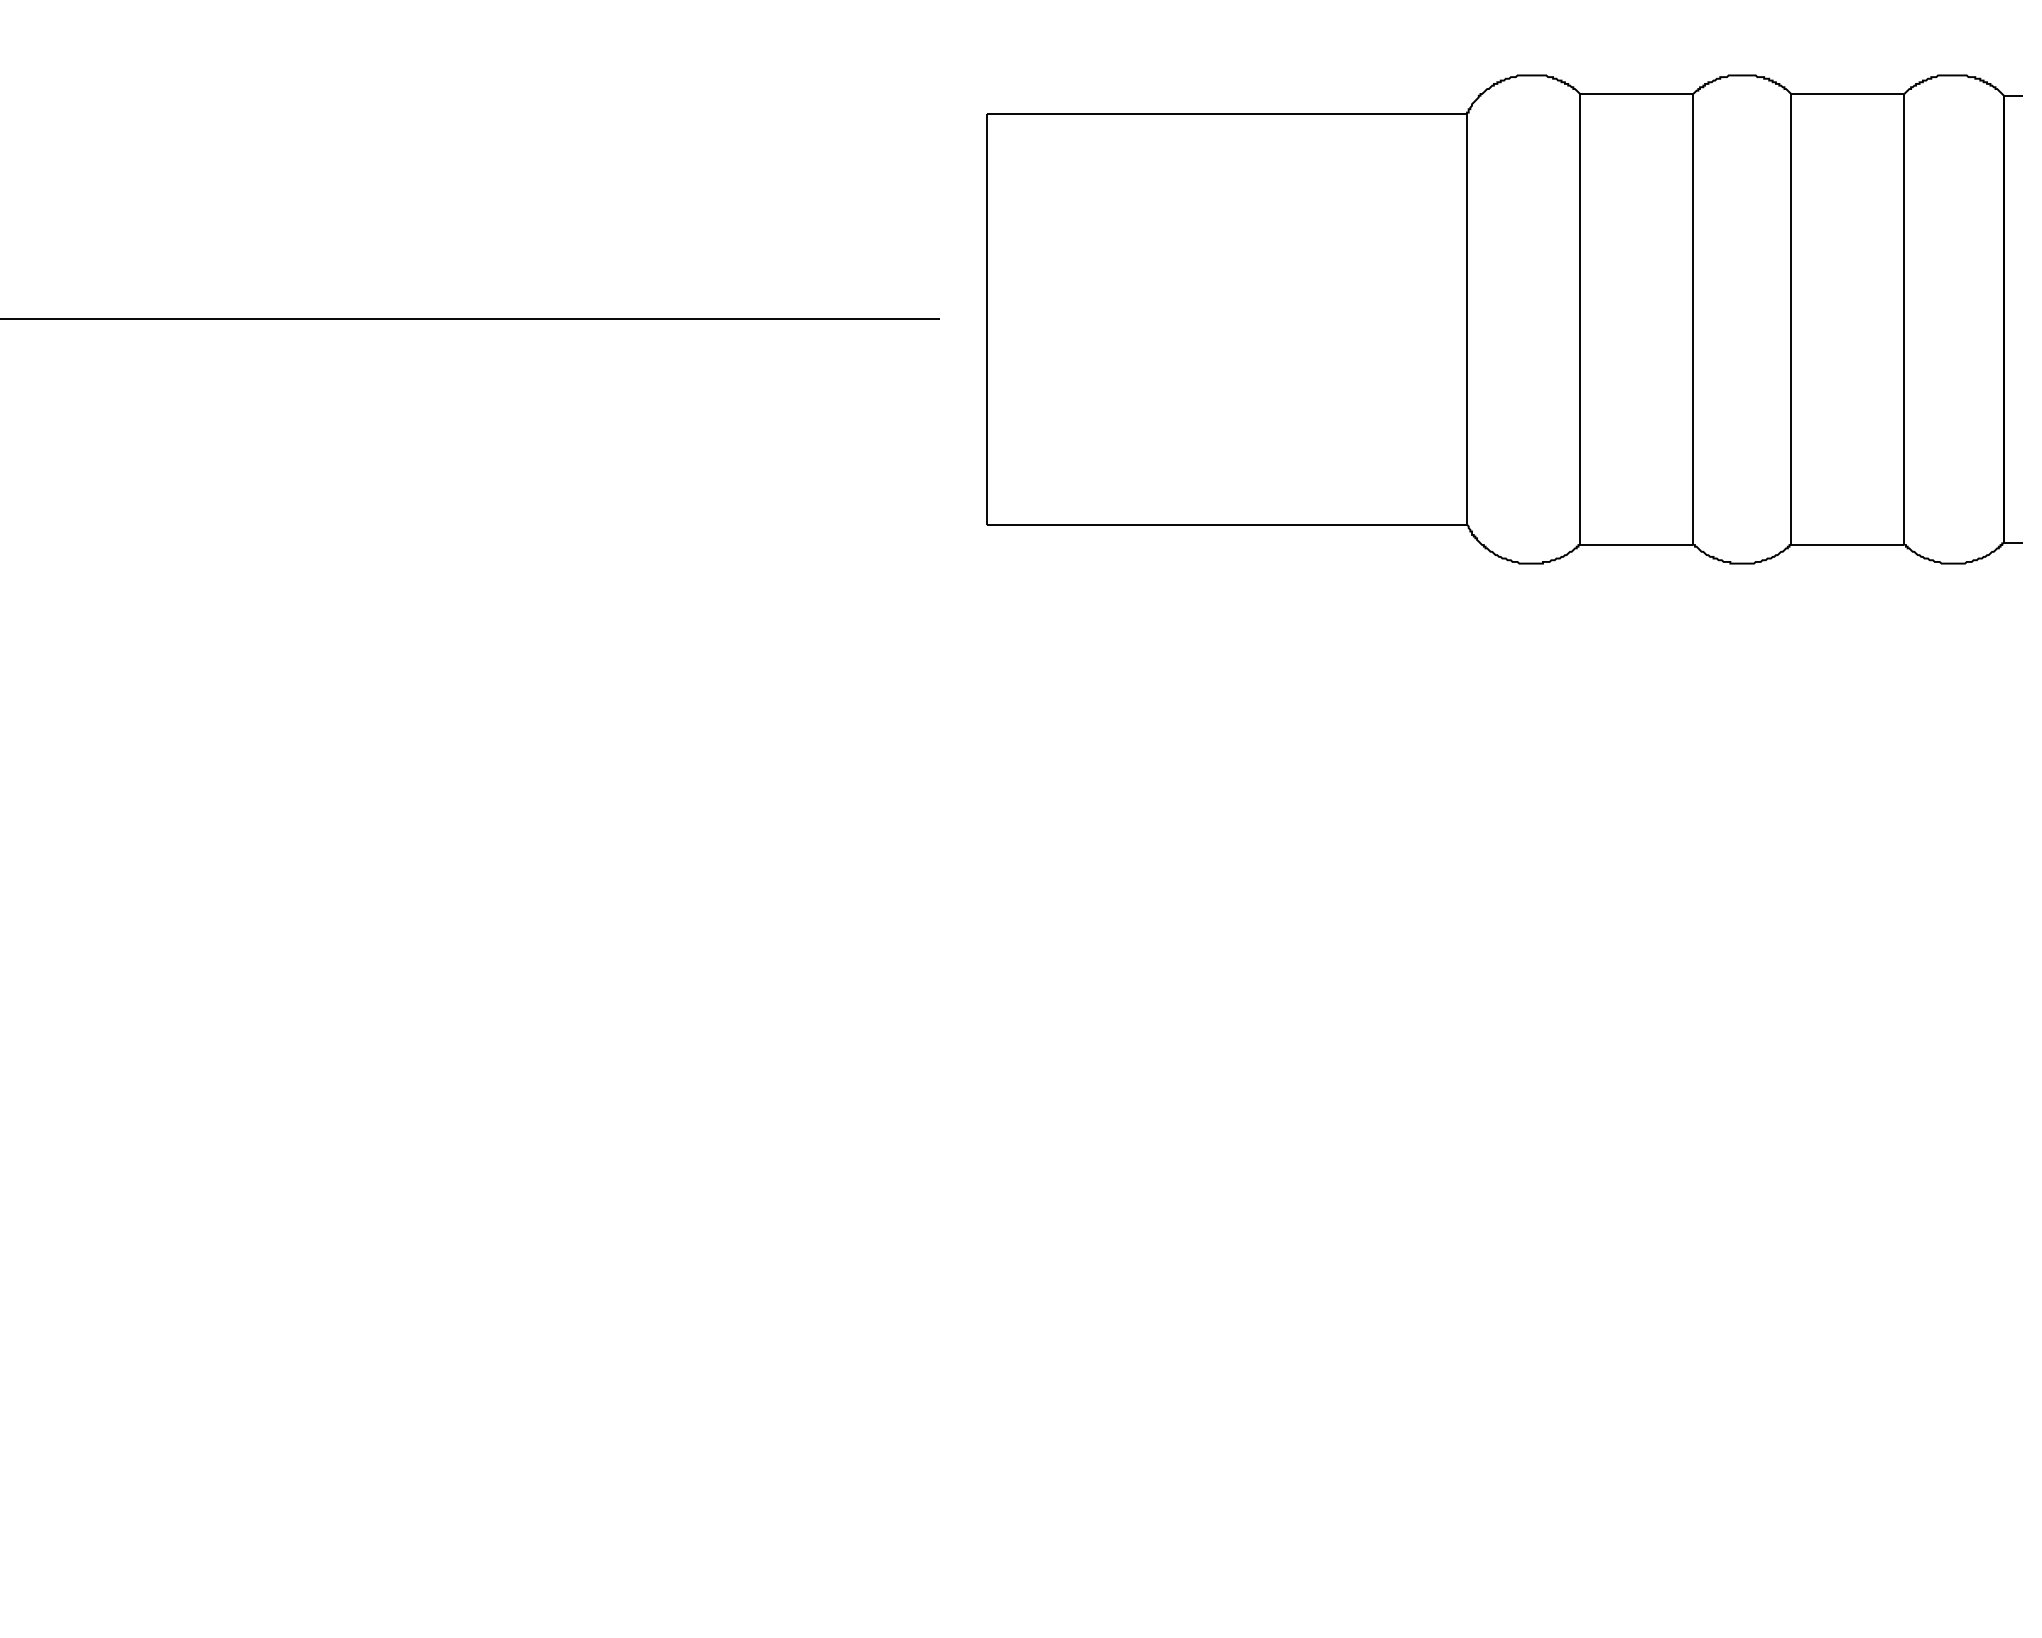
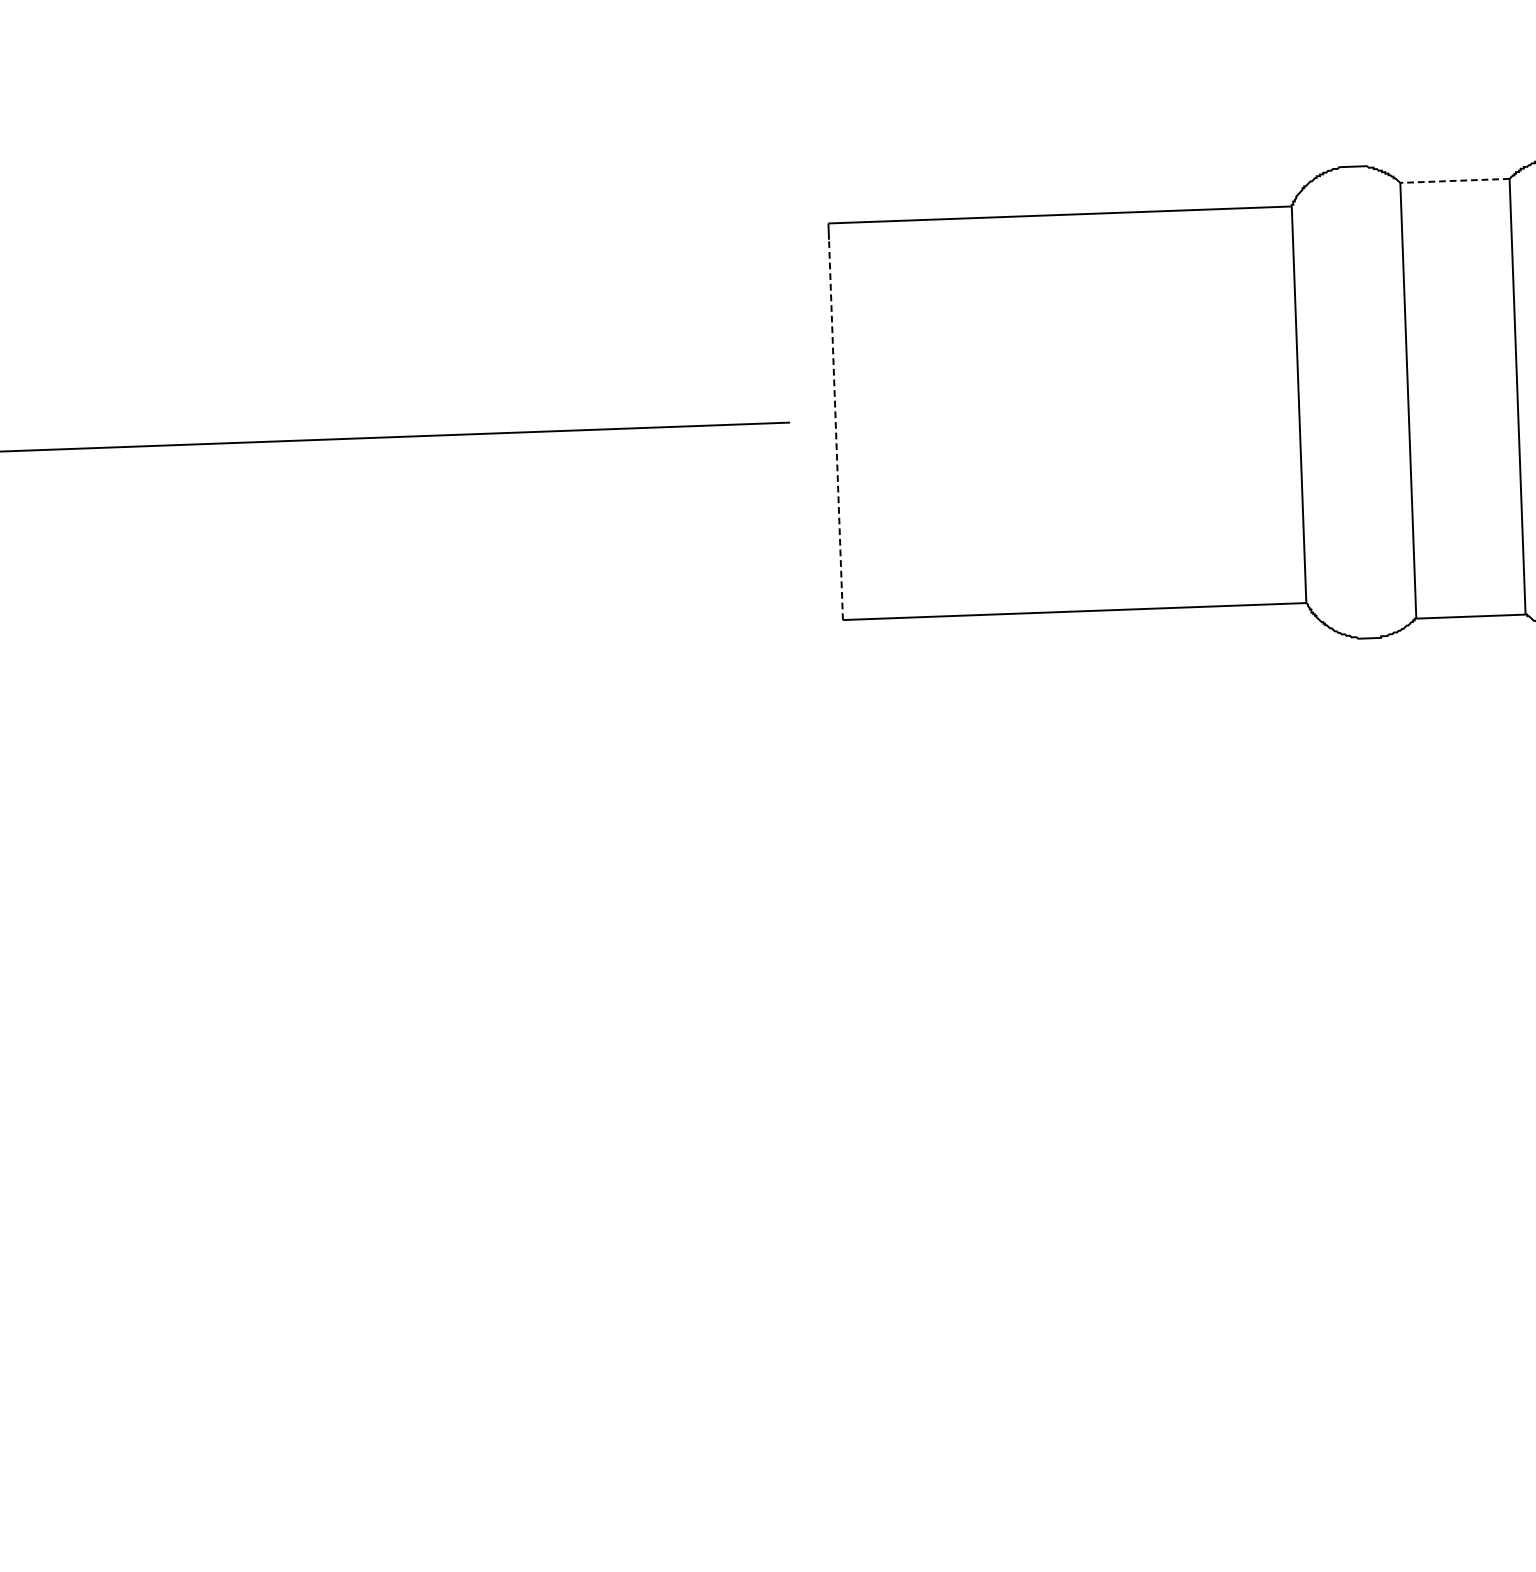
line: (1636, 93) -> (1454, 180), solid -> dashed
line: (987, 327) -> (836, 429), solid -> dashed

